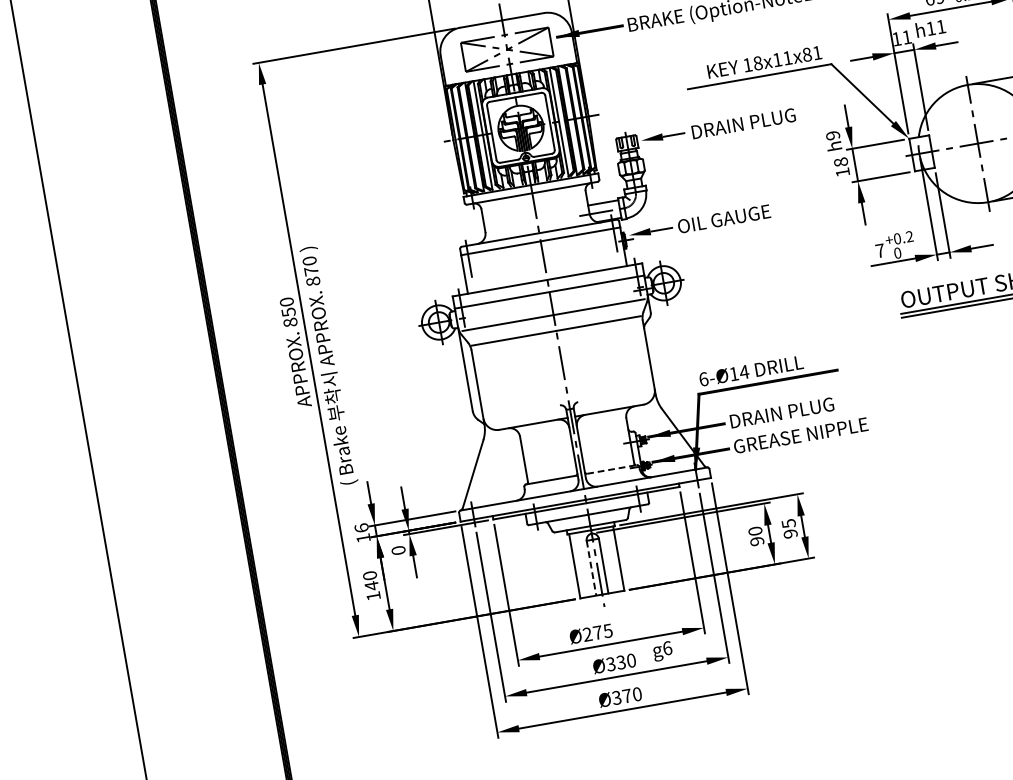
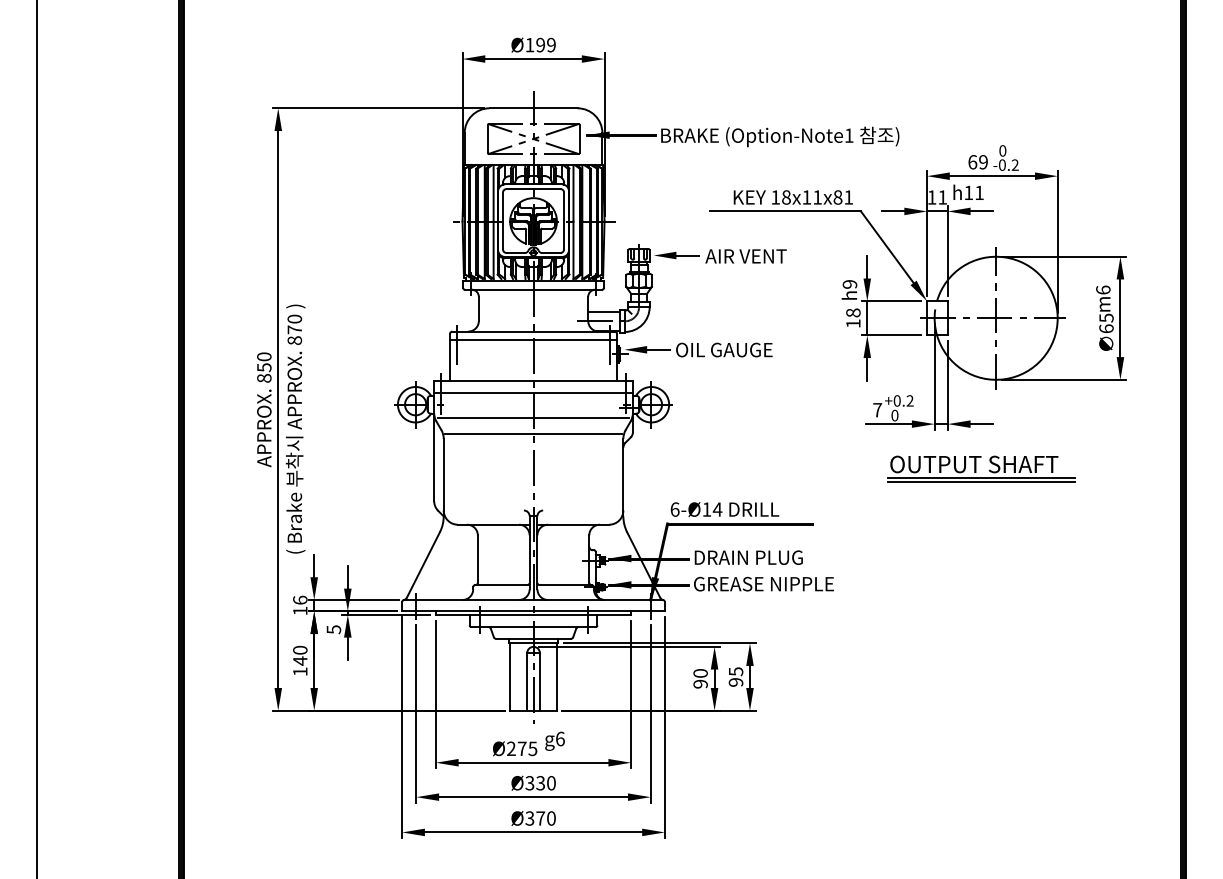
text: (743, 123) -> (760, 256), DRAIN PLUG -> AIR VENT
line: (612, 469) -> (566, 585), dashed -> solid
text: (398, 550) -> (333, 629), 0 -> 5
line: (591, 567) -> (527, 681), dashed -> solid
text: (662, 650) -> (554, 740), moved

